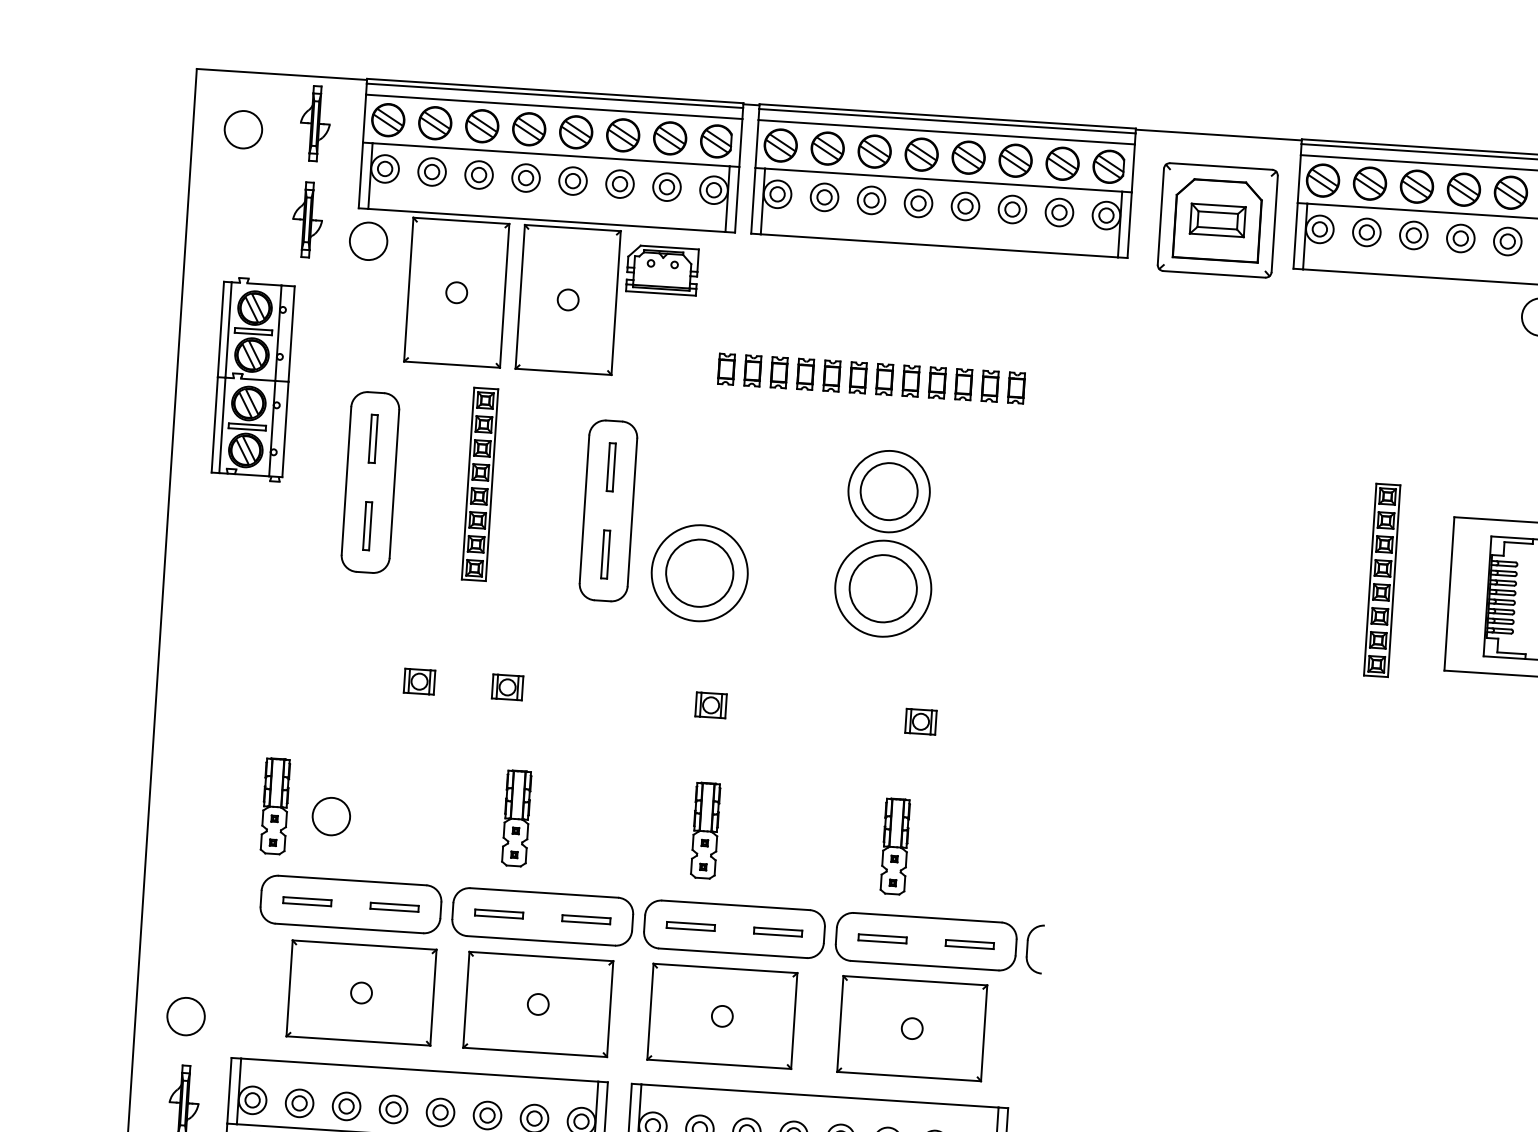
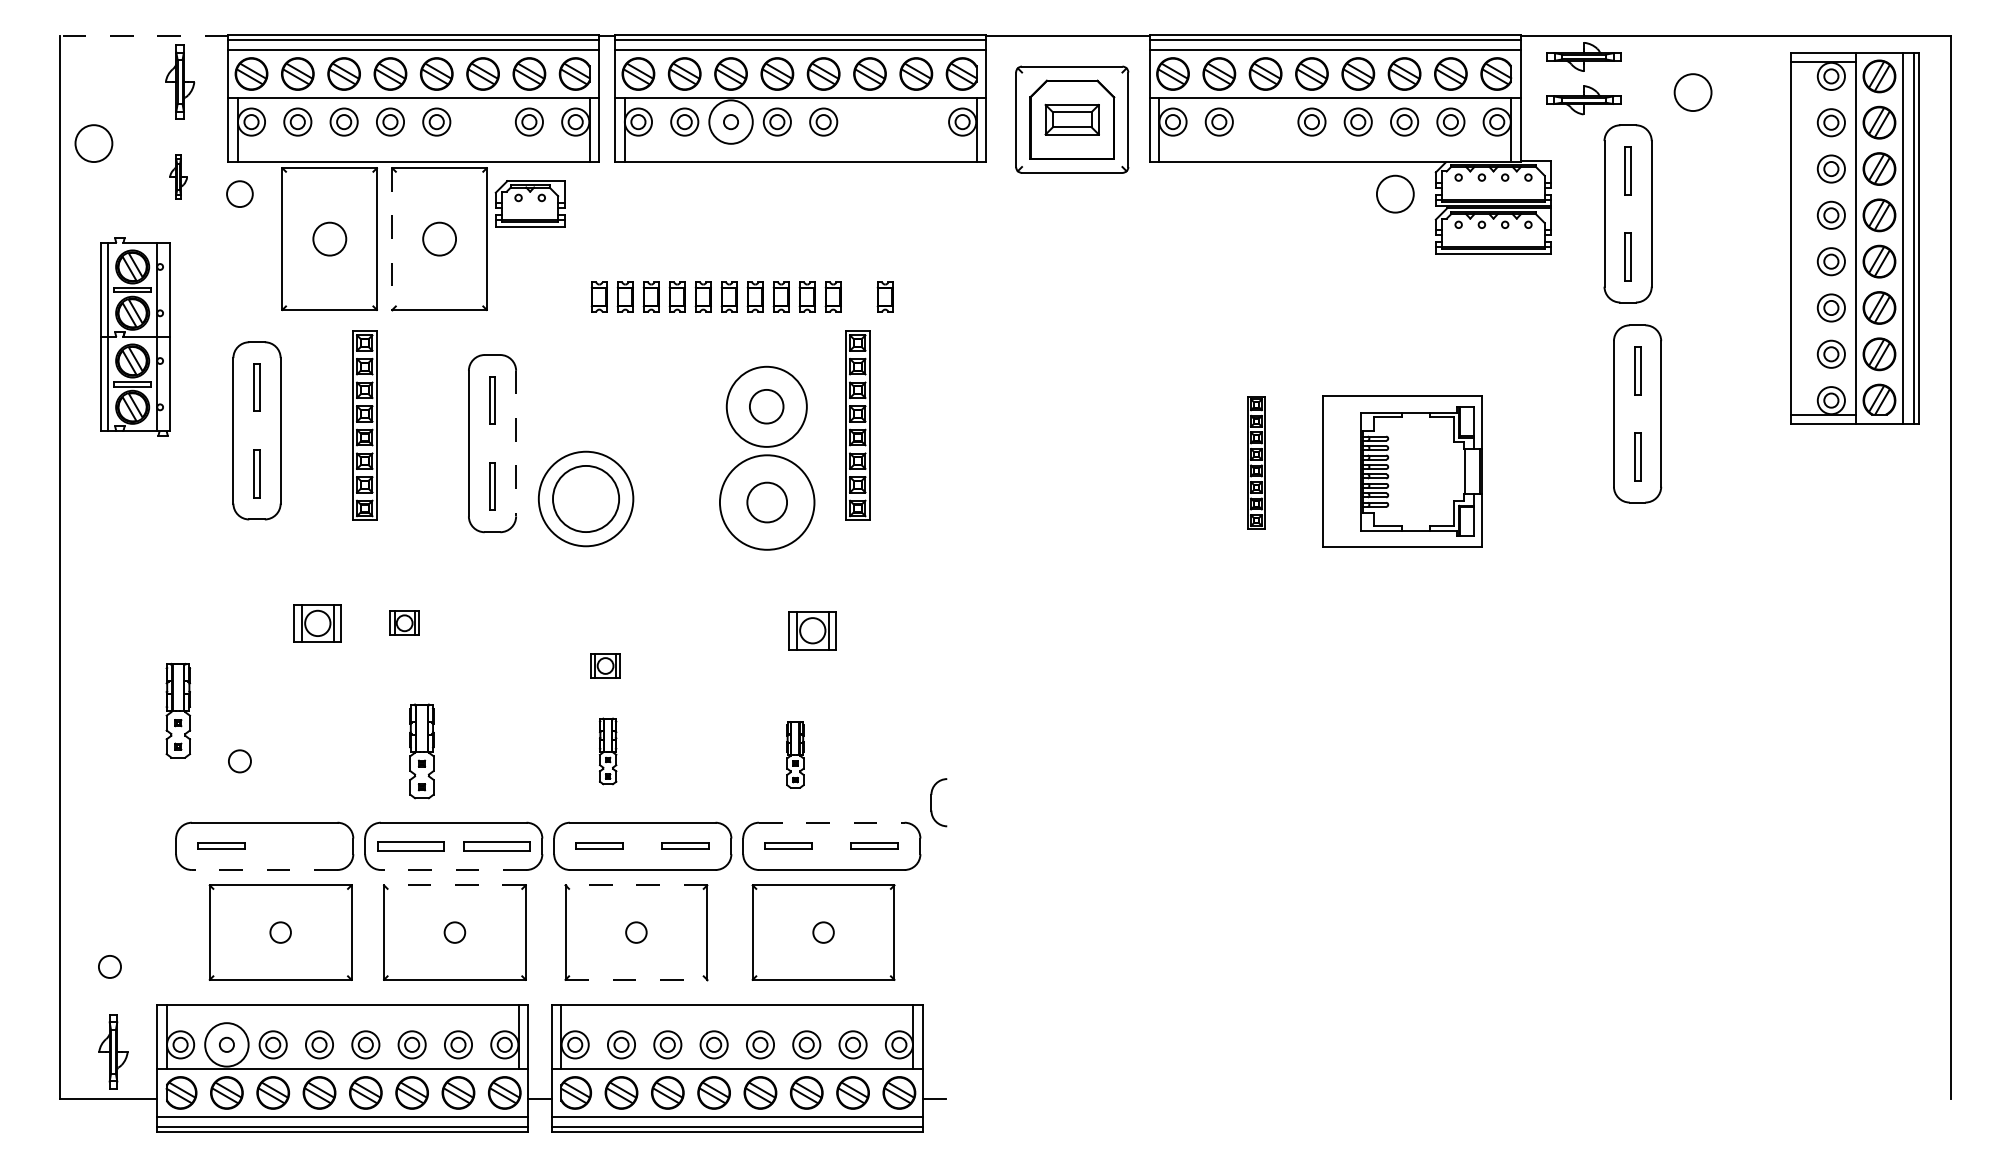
line: (282, 74) -> (144, 35), solid -> dashed
circle: (242, 129) -> (93, 143), moved
part: (619, 183) -> (482, 121), removed
circle: (871, 199) -> (730, 121), size x1.6
part: (1012, 208) -> (869, 121), removed
part: (1058, 211) -> (915, 121), removed
part: (307, 219) -> (178, 176), size x0.6
part: (1413, 234) -> (1265, 121), removed
circle: (368, 240) -> (239, 193), size x0.7
circle: (456, 292) -> (329, 238), size x1.6
line: (520, 297) -> (392, 239), solid -> dashed
circle: (568, 299) -> (439, 238), size x1.6
part: (989, 385) -> (858, 296), removed
circle: (888, 491) -> (766, 406), size x0.6
line: (632, 512) -> (516, 443), solid -> dashed
part: (979, 516) -> (857, 425), added
part: (1382, 580) -> (1256, 462), size x0.7
circle: (883, 588) -> (767, 502), size x0.6
part: (419, 680) -> (317, 622), size x1.6
part: (711, 704) -> (605, 665), moved
part: (920, 721) -> (812, 630), size x1.6
part: (274, 805) -> (177, 710), moved
circle: (330, 816) -> (239, 761), size x0.6
part: (704, 830) -> (607, 751), size x0.7
part: (895, 846) -> (795, 754), size x0.7
part: (394, 906) -> (307, 845), removed
part: (498, 913) -> (410, 845), size x1.4
line: (927, 917) -> (831, 822), solid -> dashed
part: (586, 918) -> (496, 845), size x1.4
line: (349, 928) -> (264, 870), solid -> dashed
line: (540, 941) -> (453, 870), solid -> dashed
part: (1027, 948) -> (931, 802), moved
line: (540, 956) -> (454, 885), solid -> dashed
line: (725, 968) -> (636, 885), solid -> dashed
circle: (185, 1016) -> (109, 966), size x0.6
line: (719, 1063) -> (636, 979), solid -> dashed
circle: (299, 1102) -> (226, 1044), size x1.6

